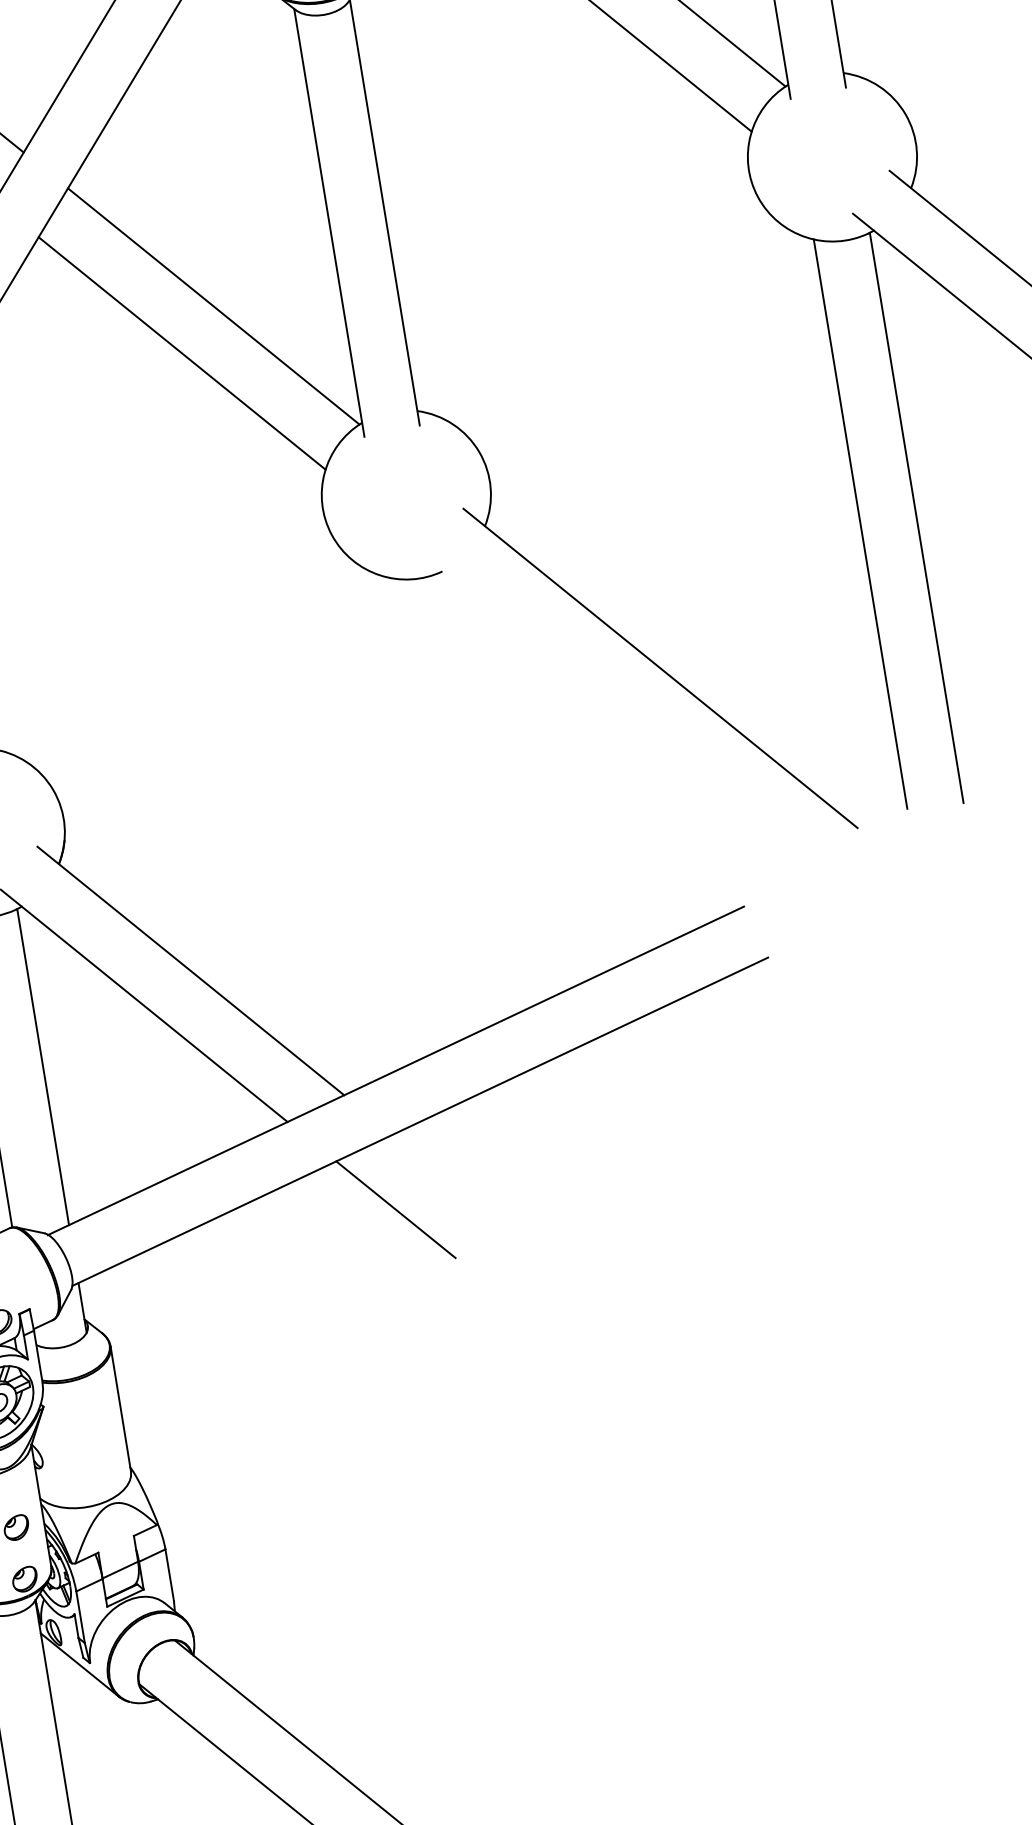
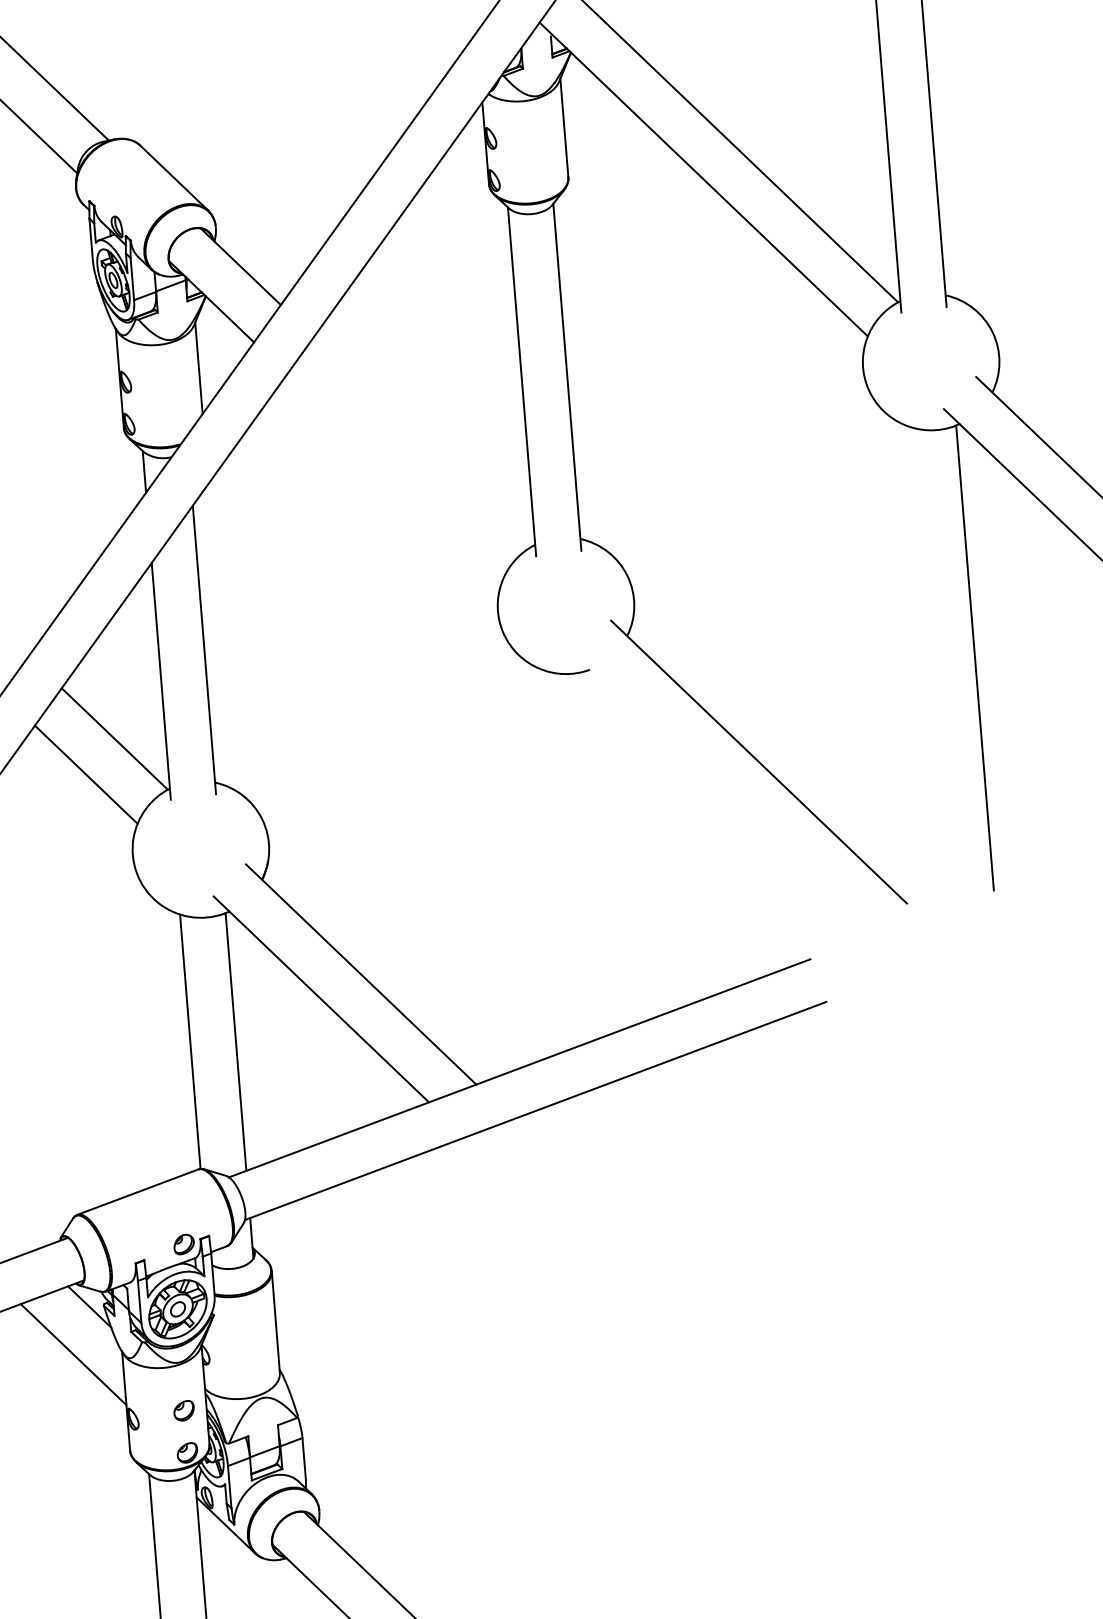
line: (213, 306) -> (423, 441), removed
line: (181, 353) -> (394, 477), removed
line: (860, 524) -> (929, 659), removed
line: (396, 1208) -> (510, 1179), removed

